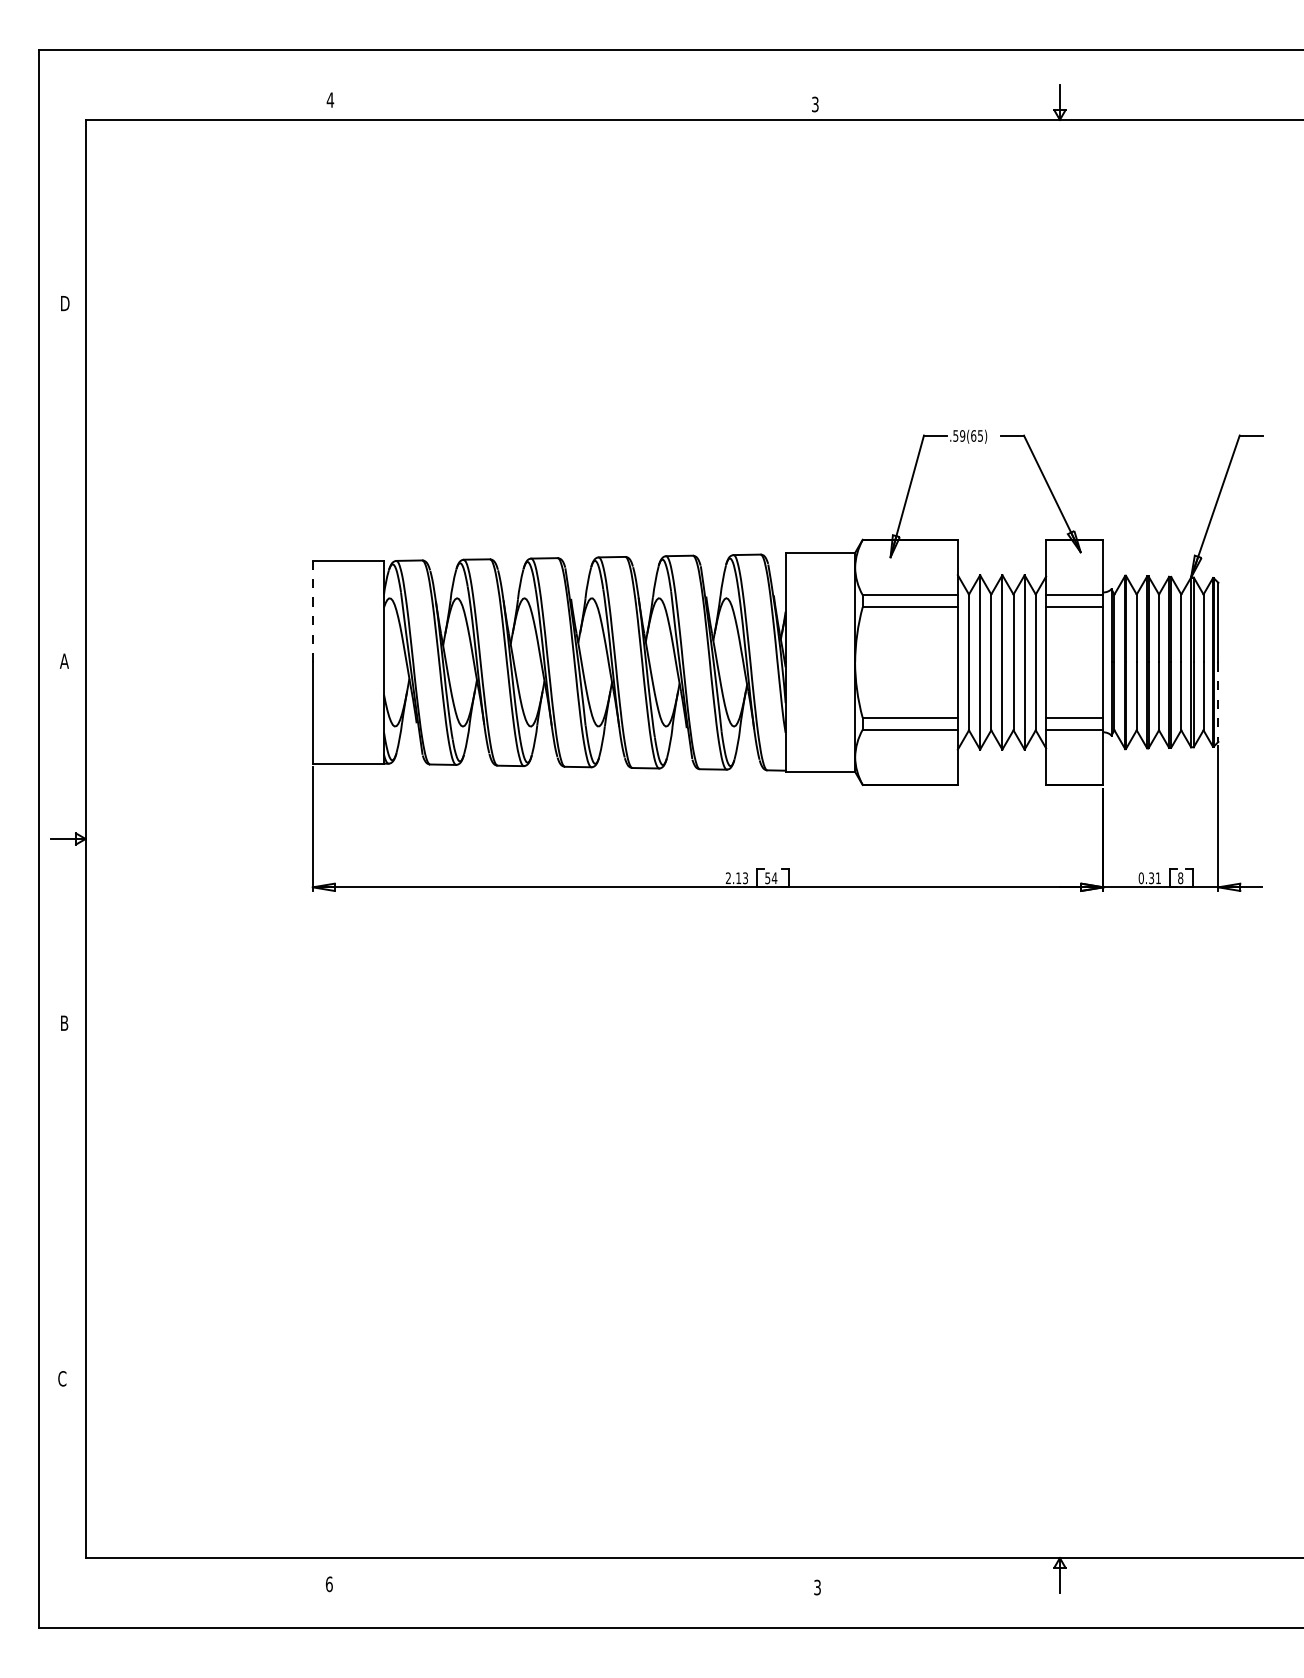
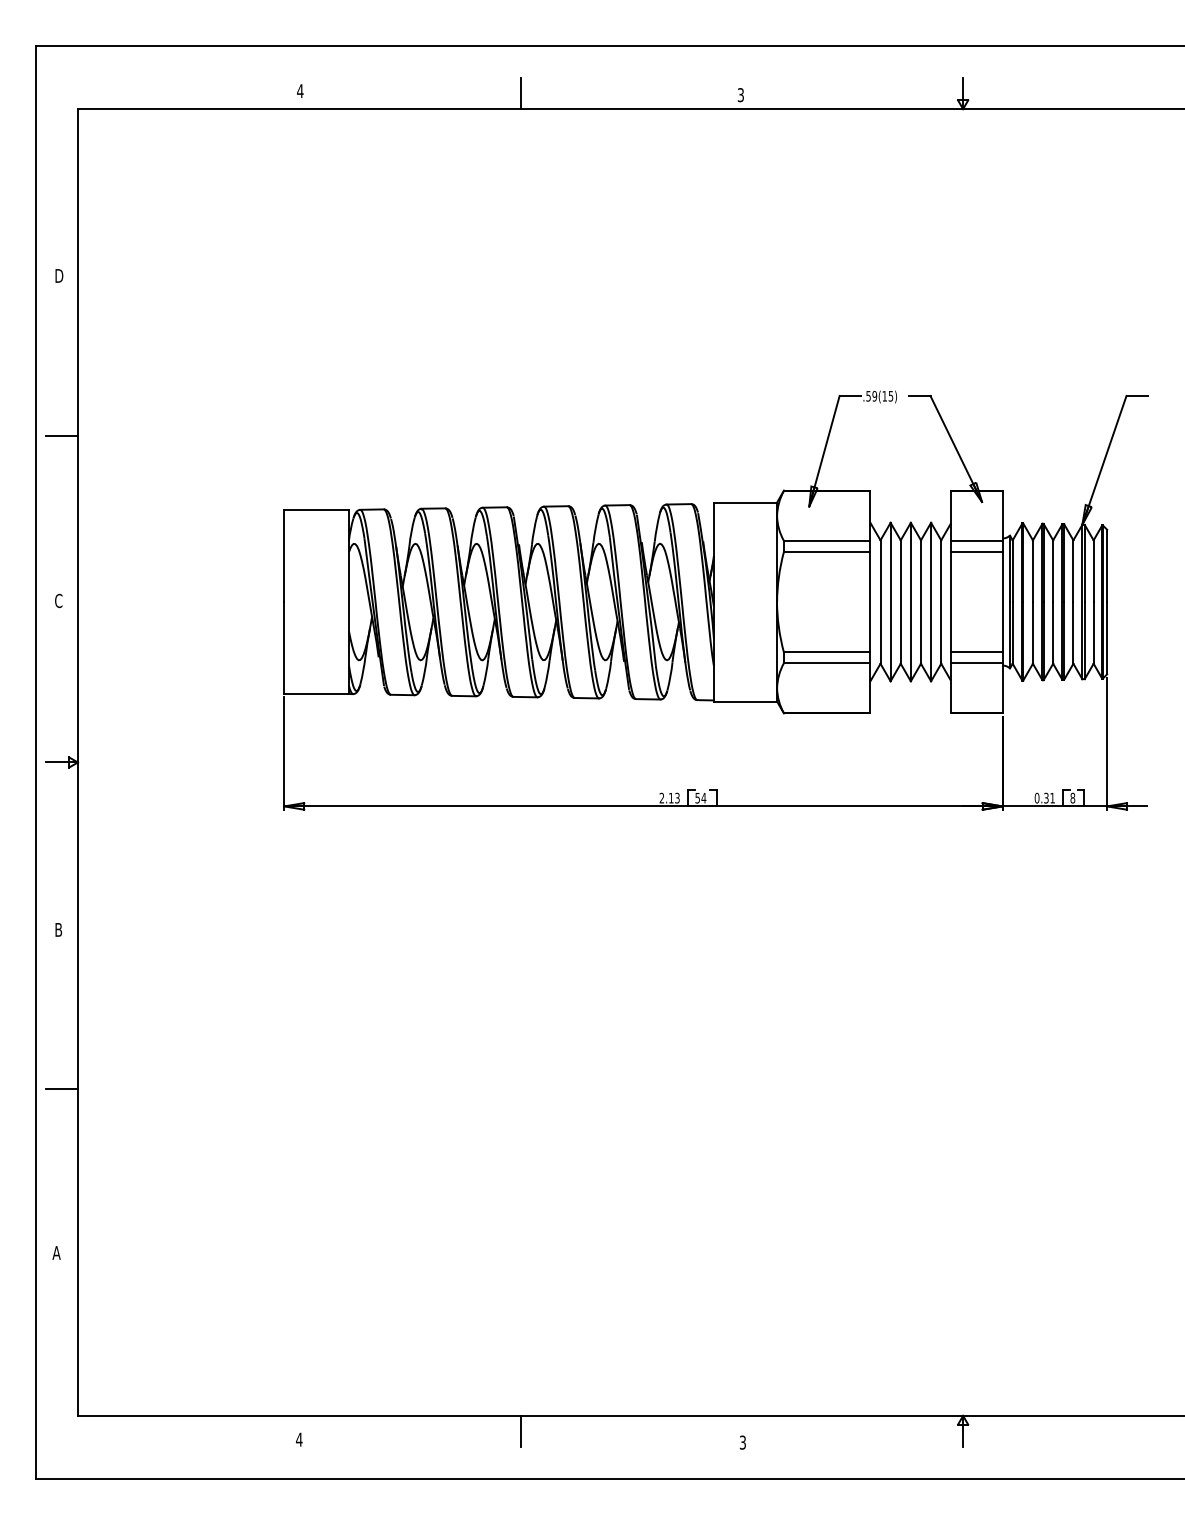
line: (572, 102) -> (520, 93), added
text: (973, 435) -> (884, 395), .59(65) -> .59(15)
line: (67, 479) -> (61, 435), added
line: (312, 611) -> (284, 555), dashed -> solid
text: (63, 661) -> (57, 601), A -> C
line: (1218, 702) -> (1107, 638), dashed -> solid
line: (67, 1198) -> (61, 1089), added
text: (61, 1378) -> (55, 1252), C -> A
line: (572, 1575) -> (520, 1431), added
text: (328, 1584) -> (298, 1439), 6 -> 4

